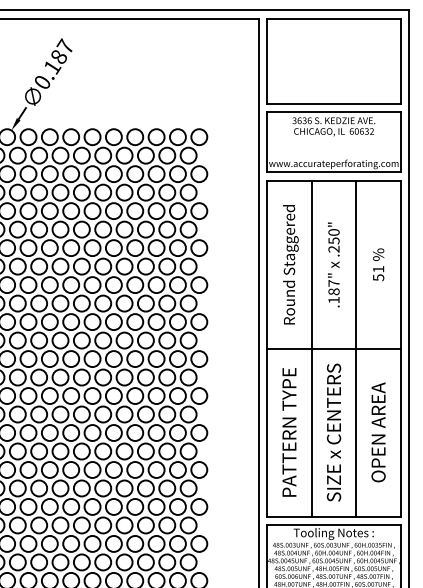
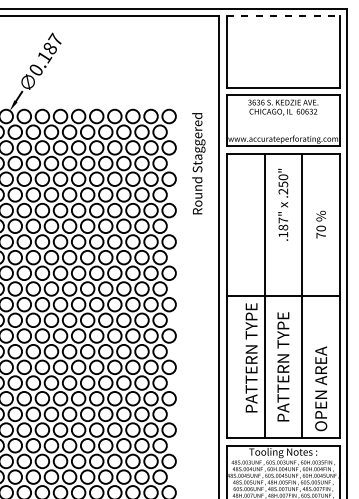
line: (334, 18) -> (283, 15), solid -> dashed
text: (290, 264) -> (198, 163), moved
text: (334, 264) -> (283, 204), moved
text: (377, 272) -> (320, 231), 51 -> 70
text: (289, 431) -> (251, 357), moved
text: (334, 431) -> (283, 366), SIZE x CENTERS -> PATTERN TYPE
text: (378, 431) -> (321, 388), moved

